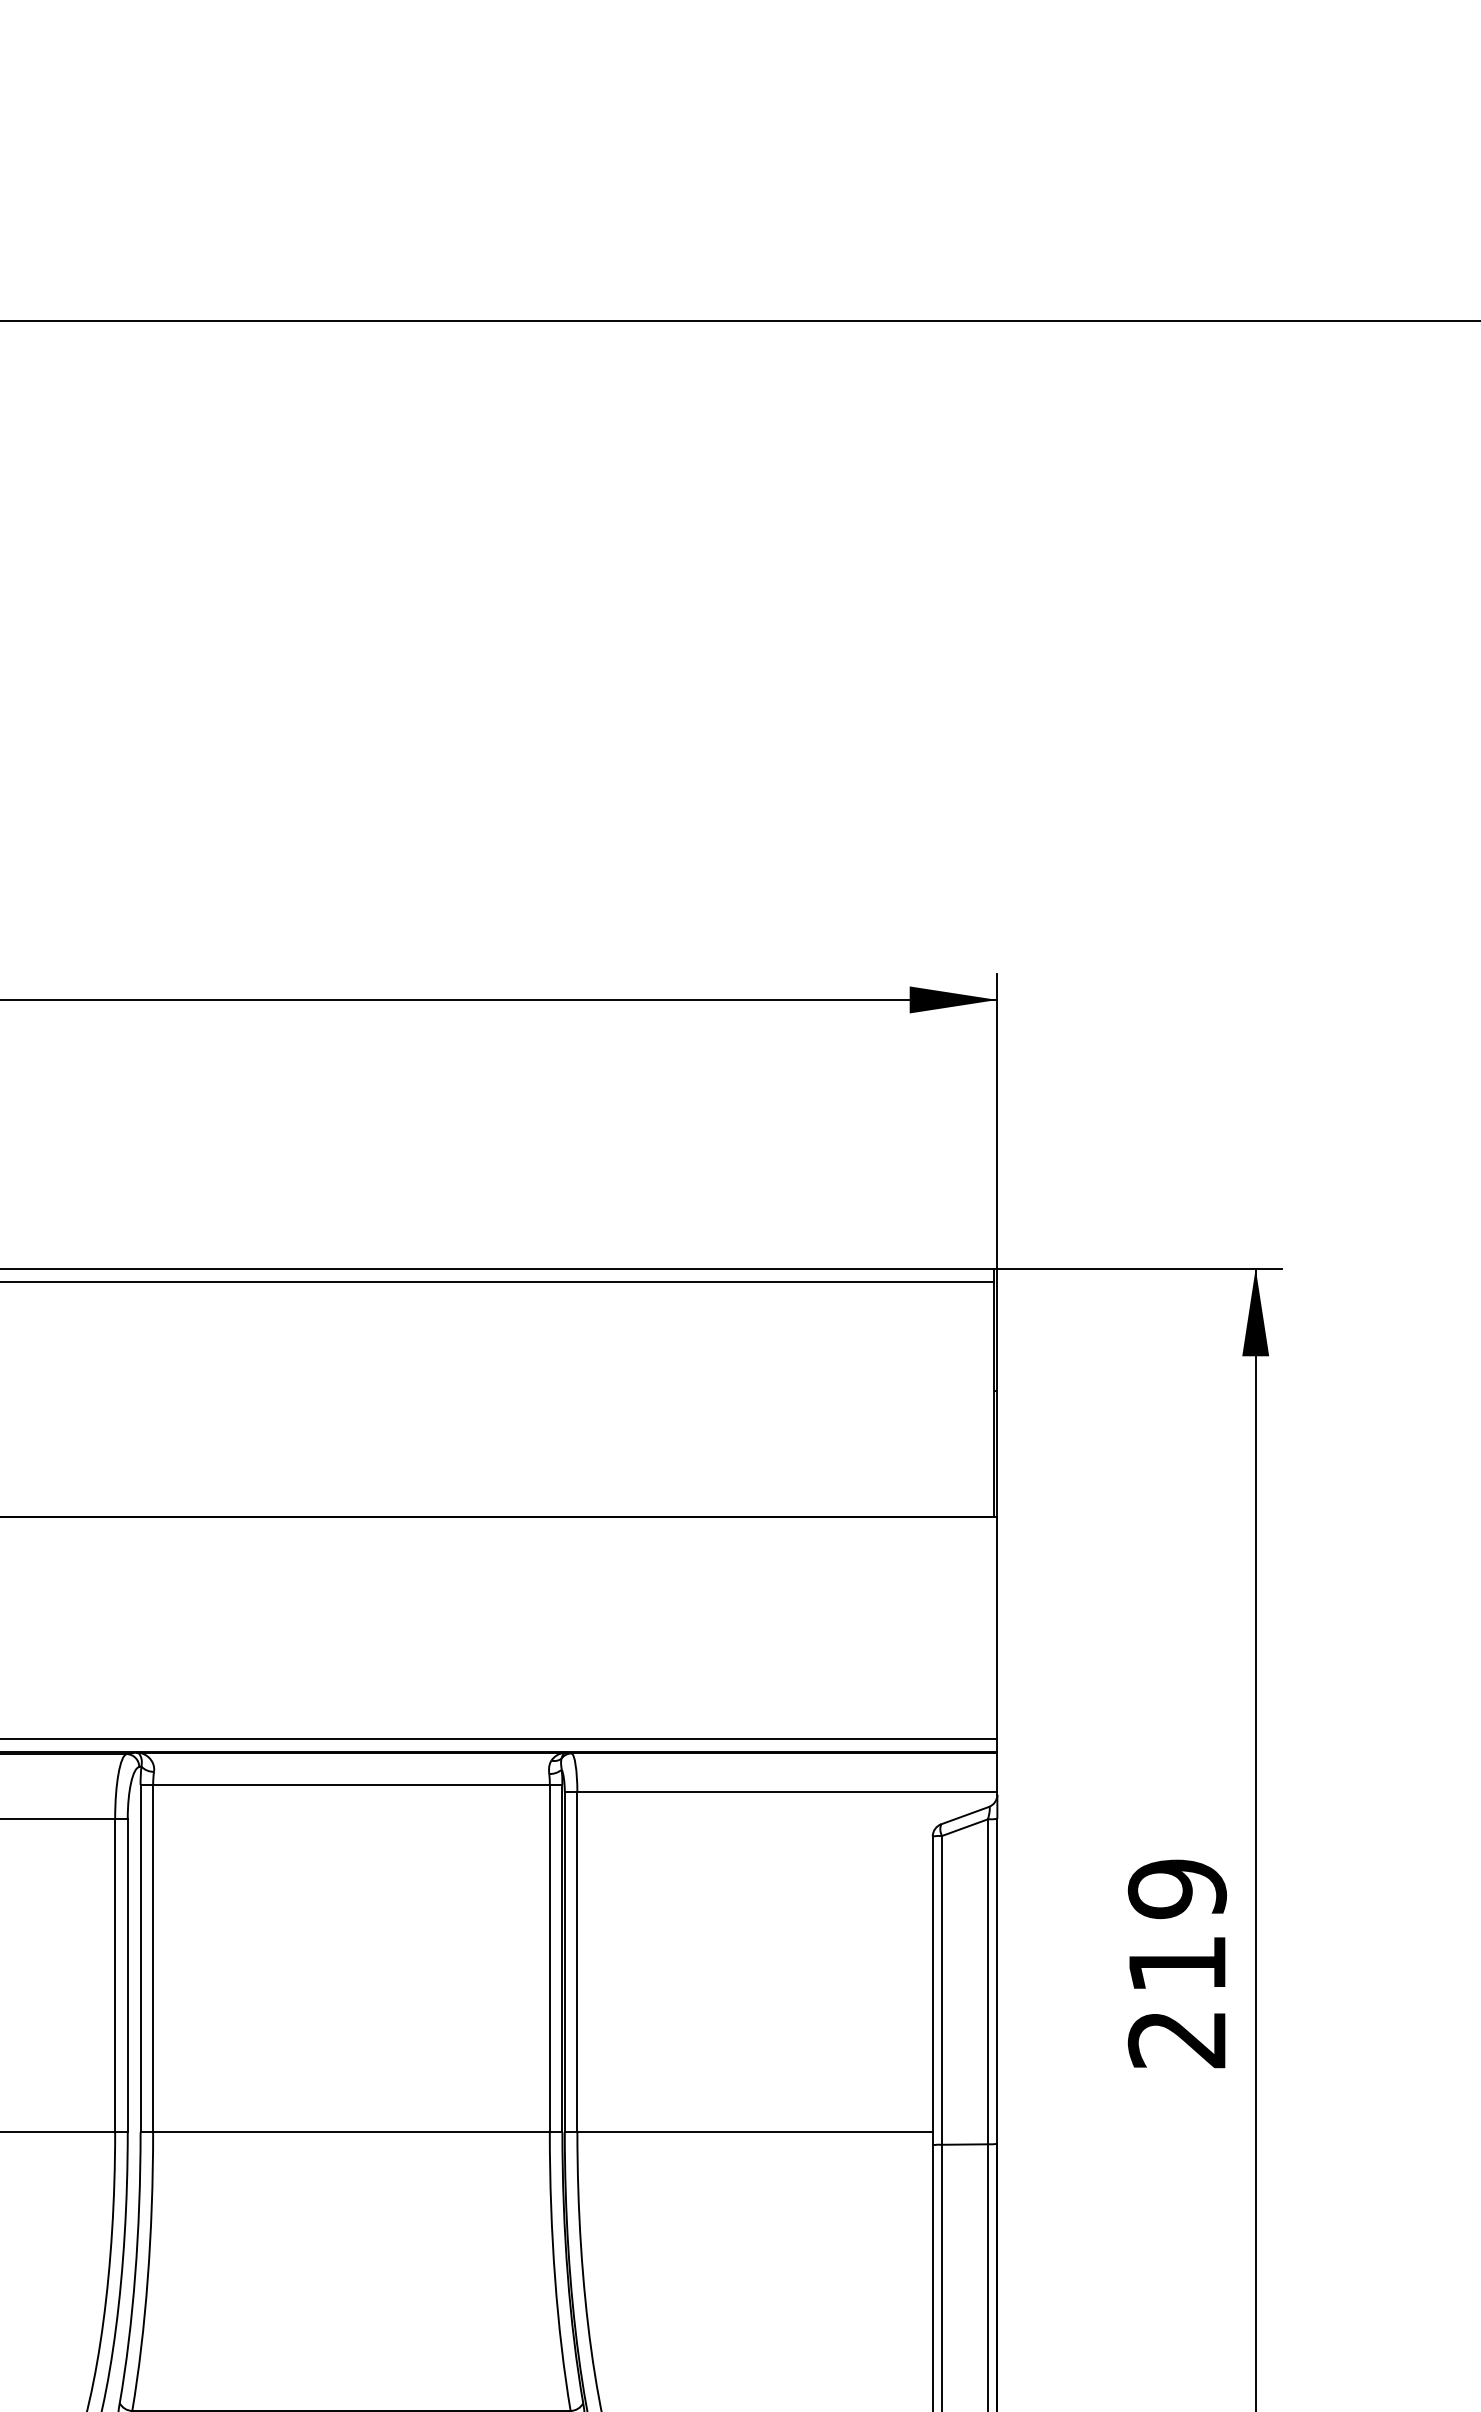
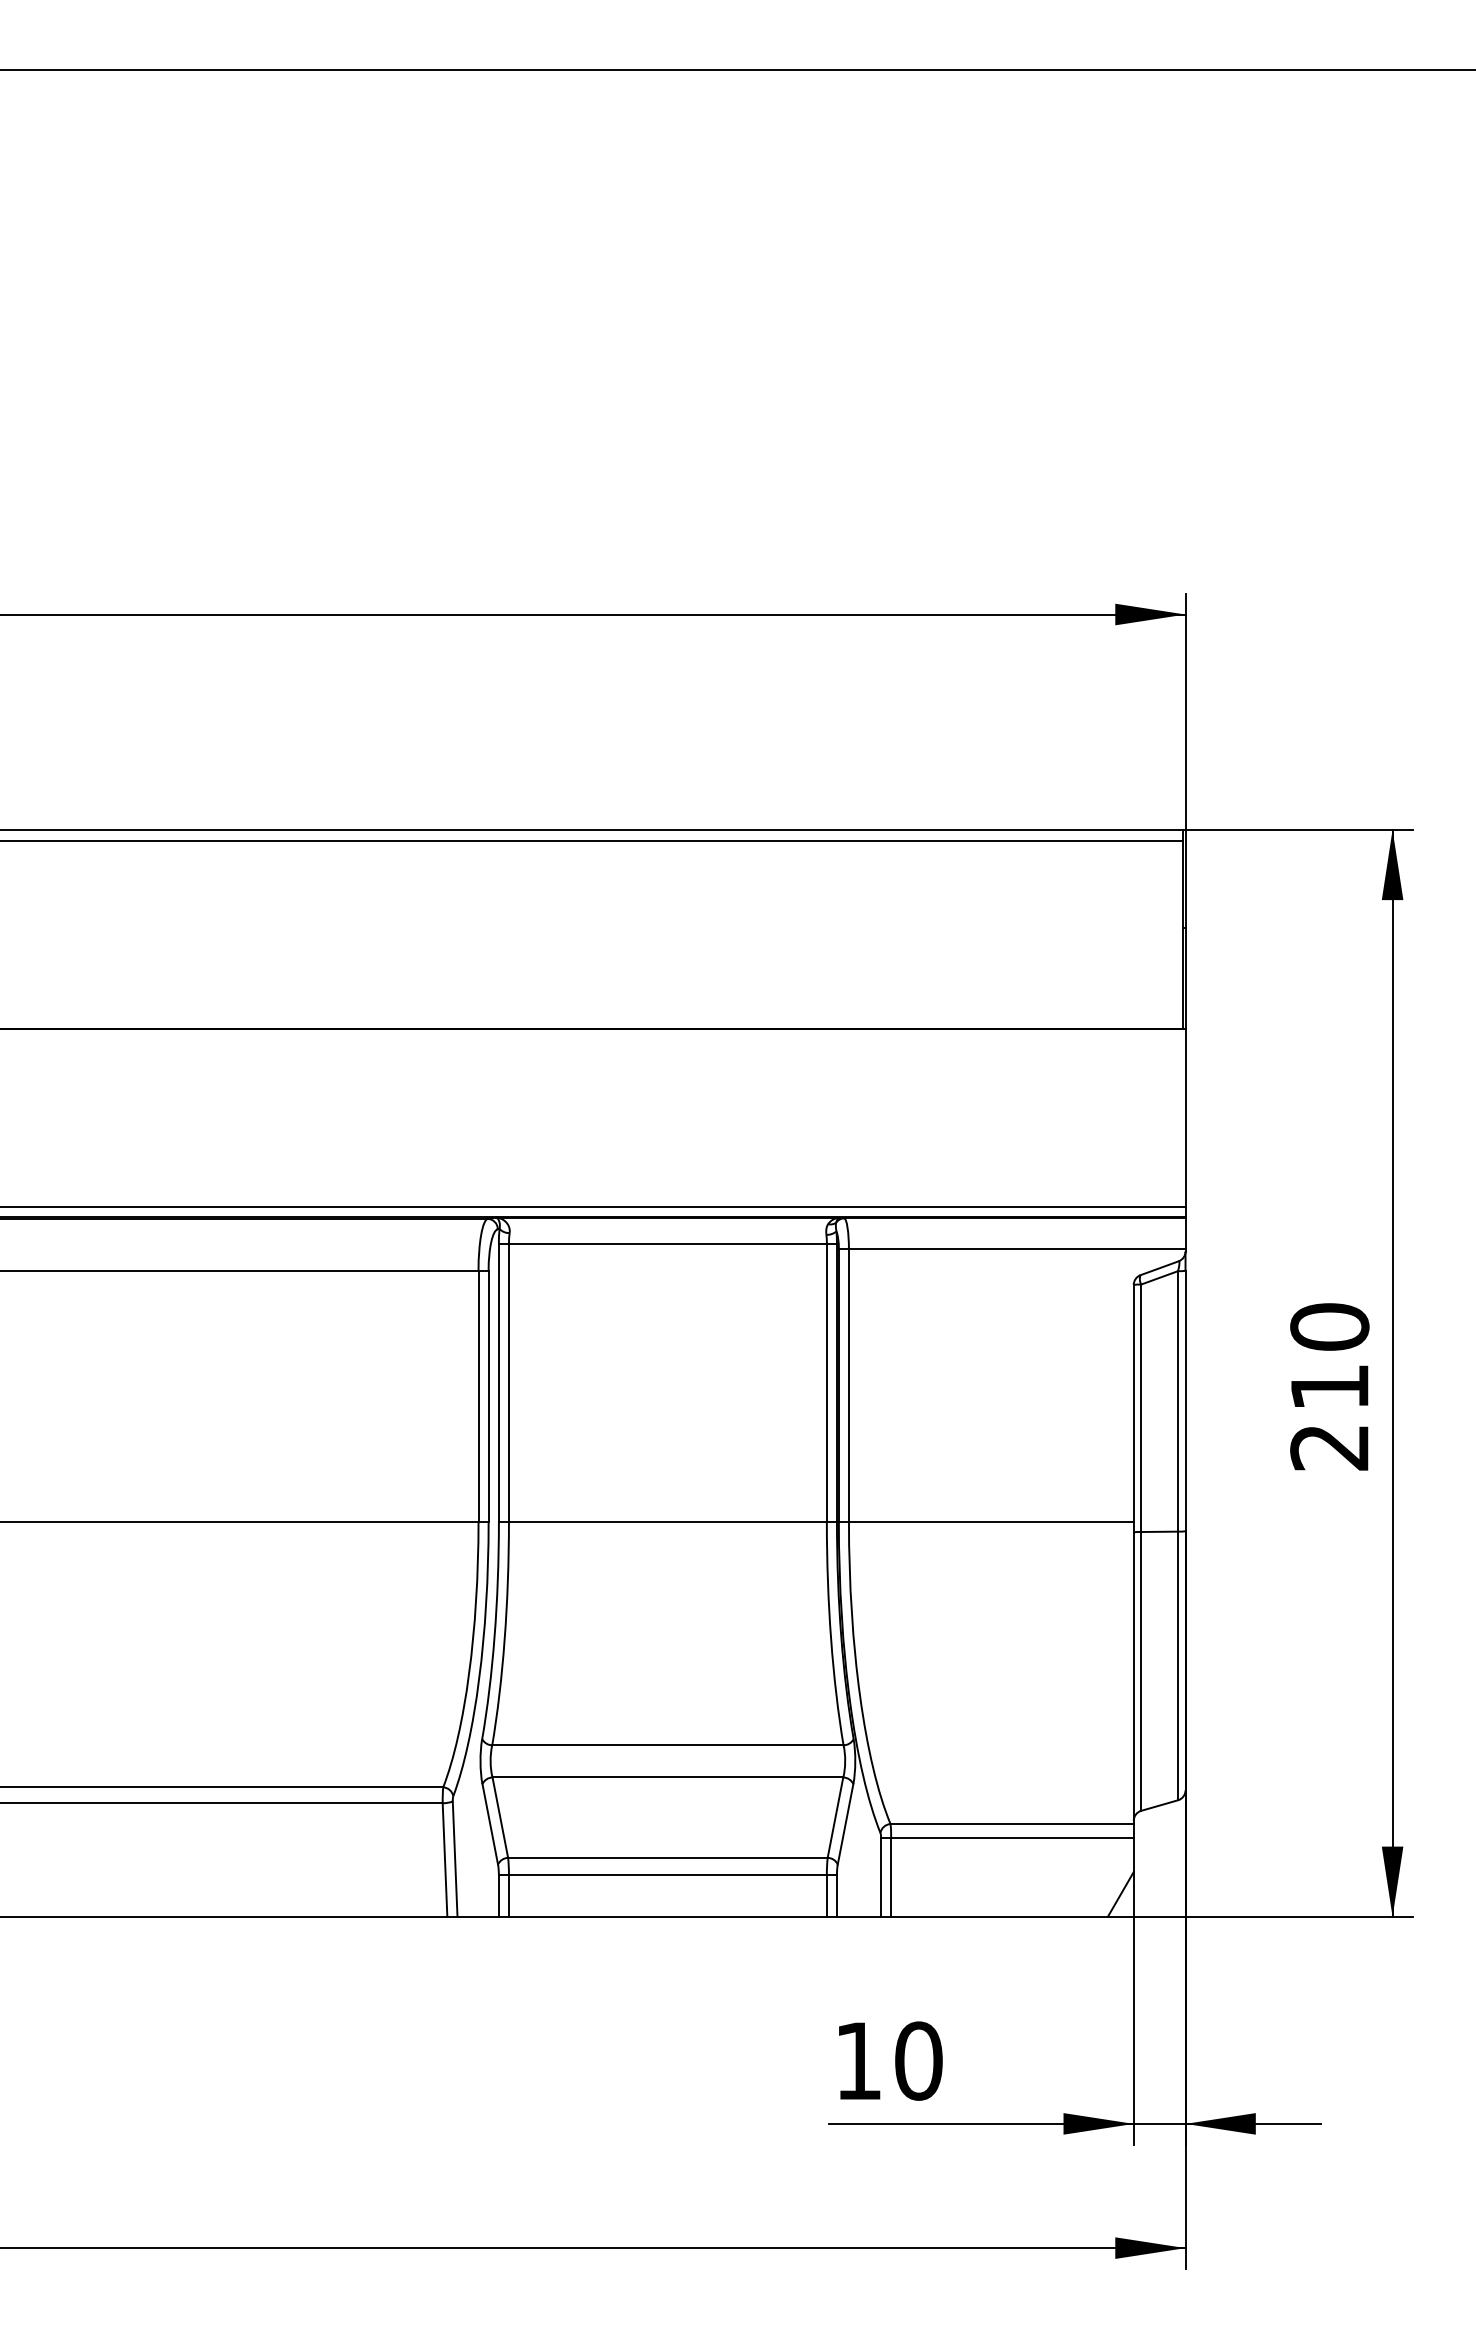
text: (1177, 1889) -> (1329, 1327), 219 -> 210

